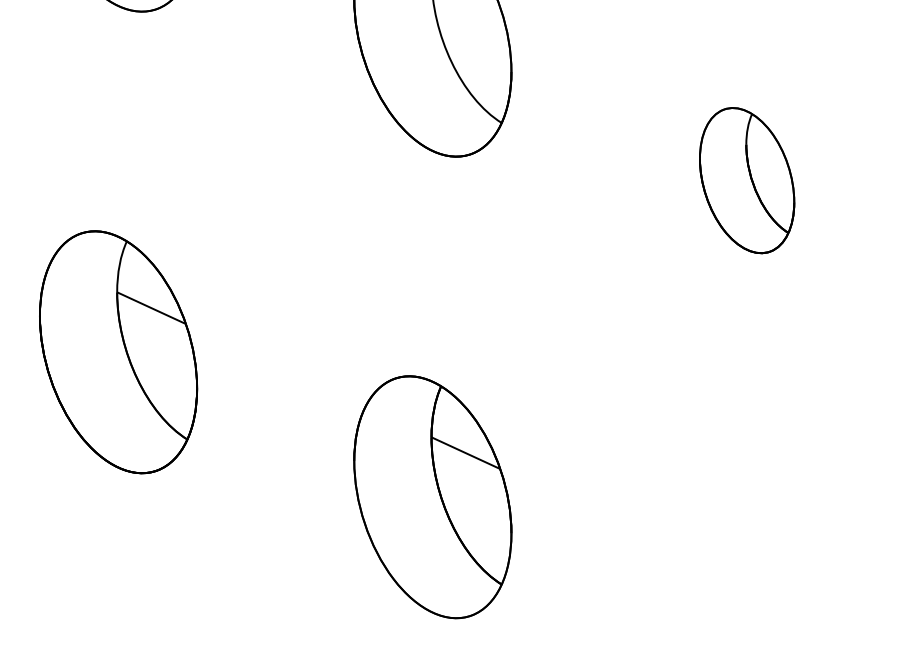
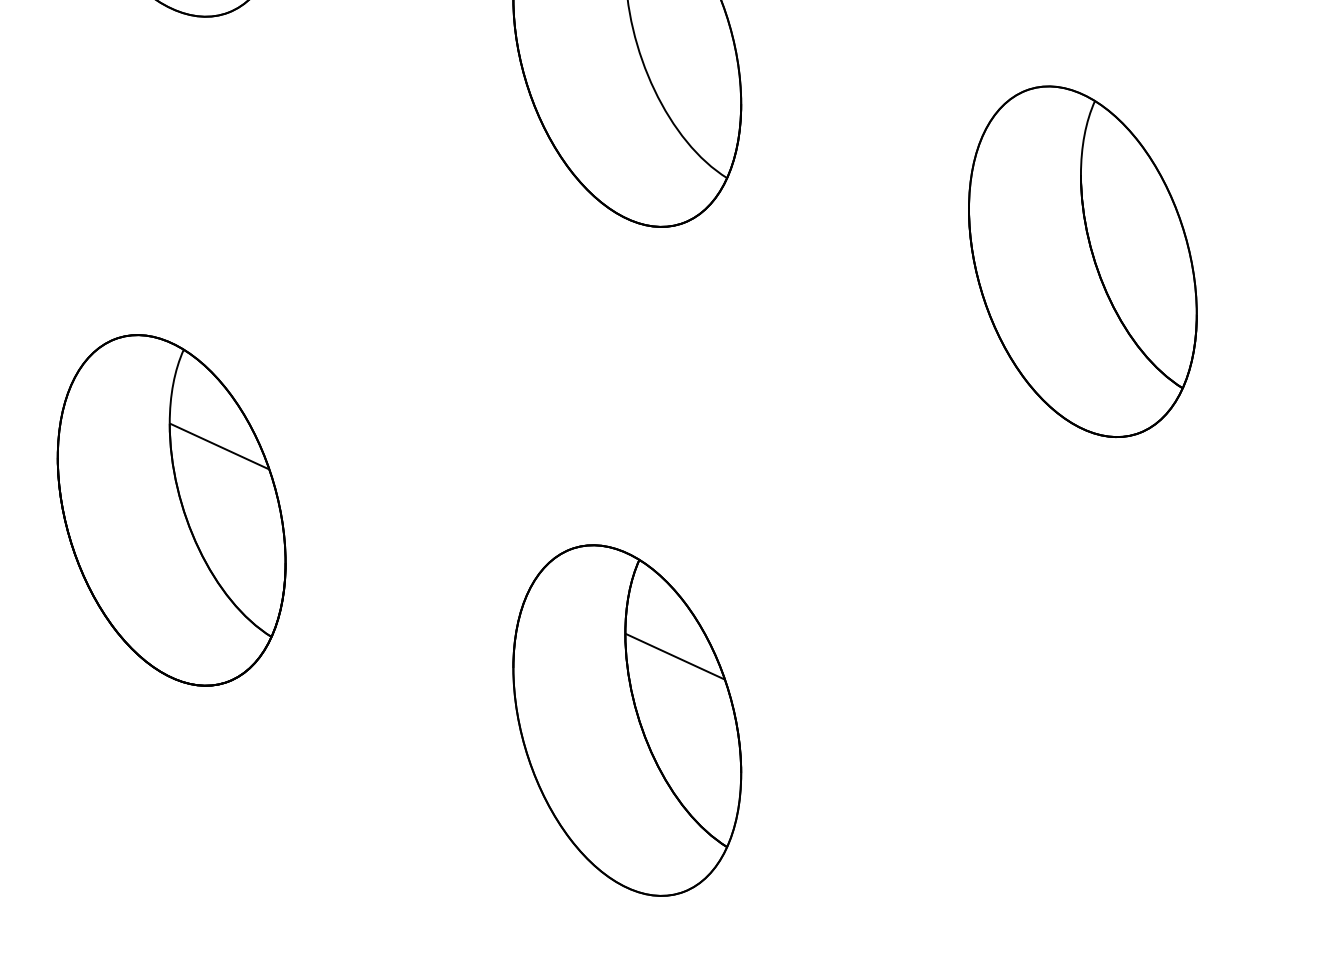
part: (746, 180) -> (1081, 261), size x1.67

